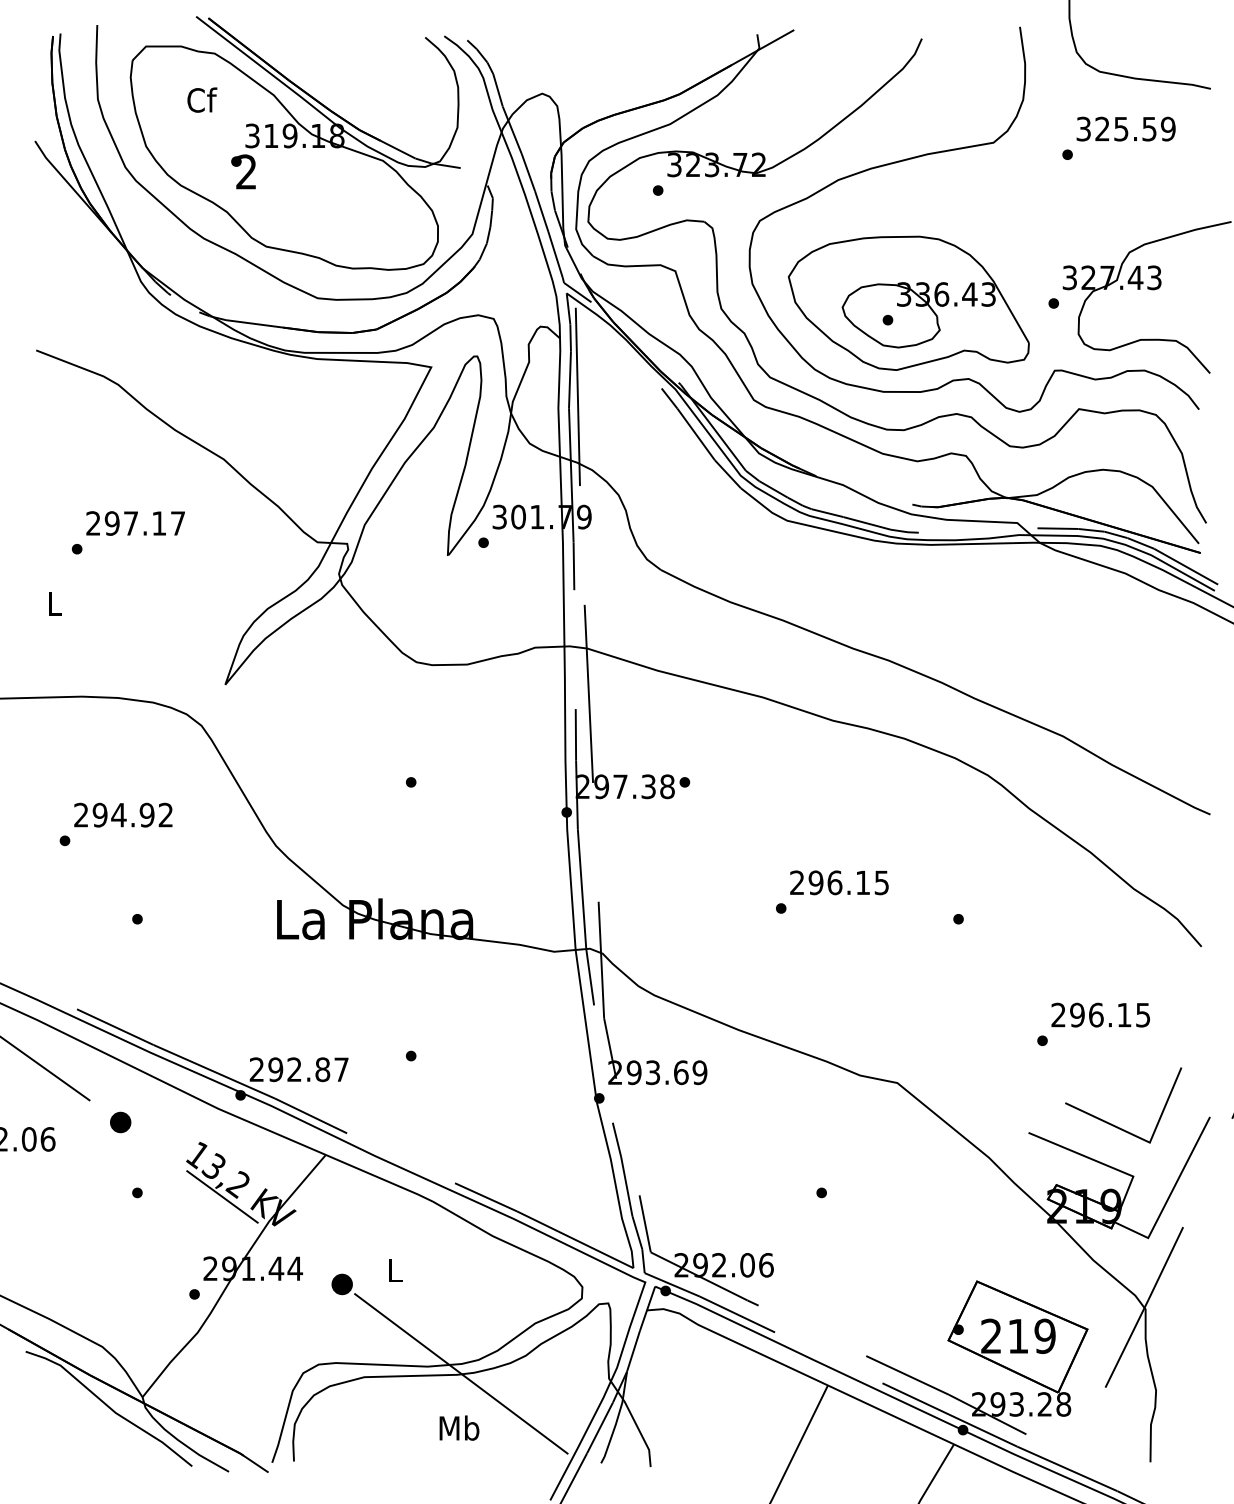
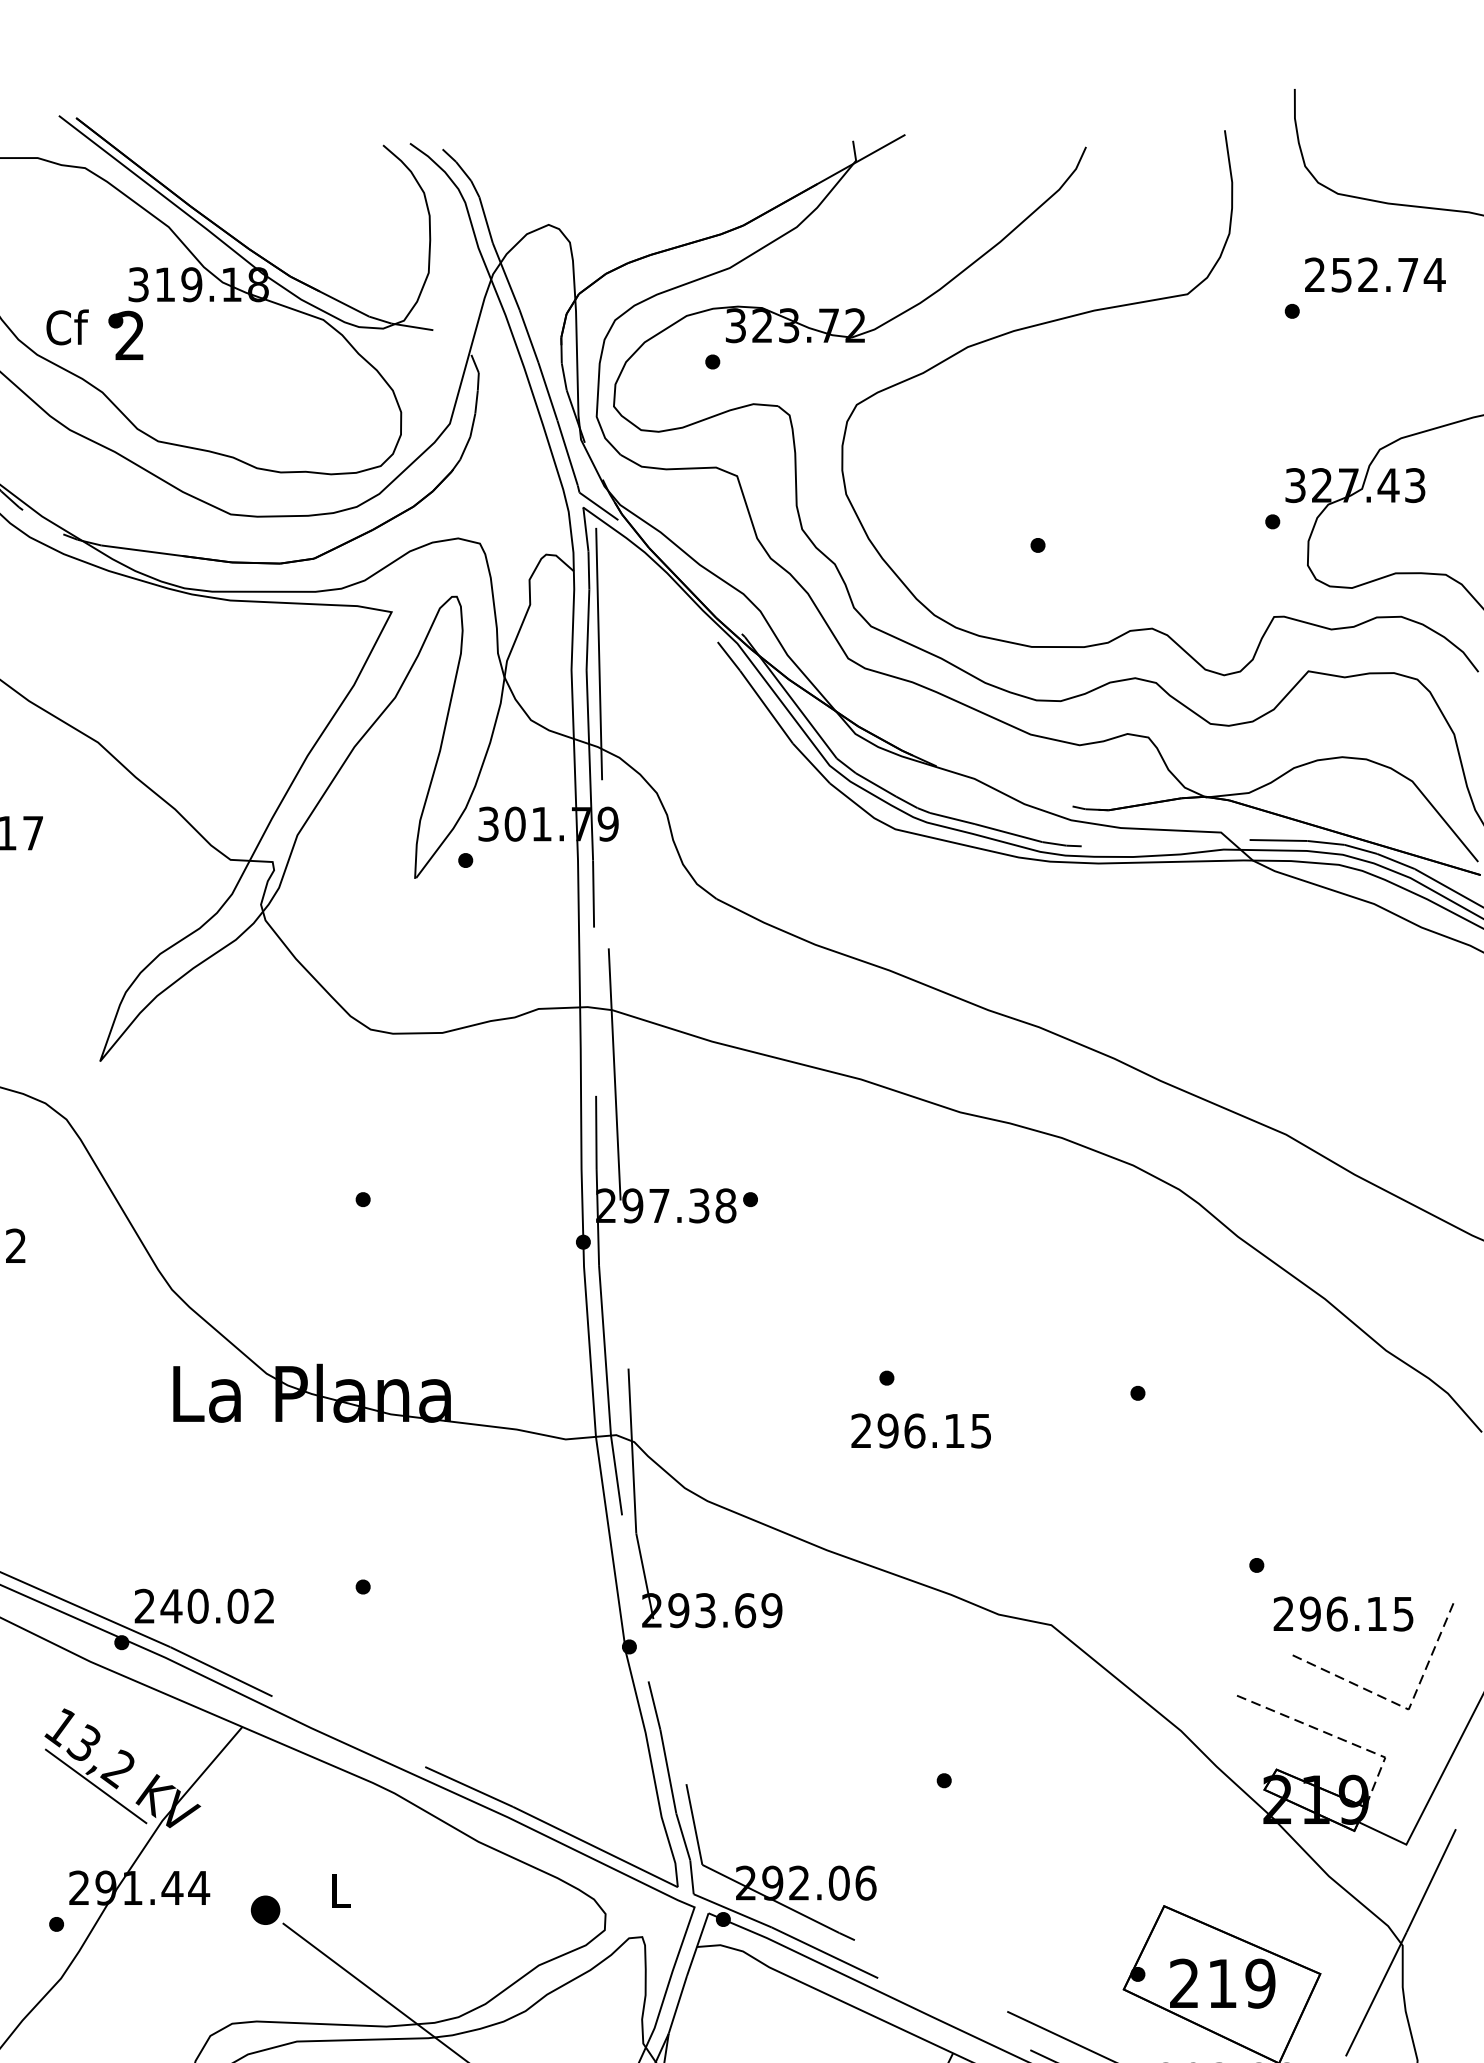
text: (202, 99) -> (67, 326), moved
text: (1126, 128) -> (1375, 274), 325.59 -> 252.74
part: (908, 302) -> (1067, 520), removed
text: (839, 882) -> (921, 1430), moved
text: (1100, 1014) -> (1343, 1613), moved
text: (308, 1069) -> (217, 1606), 292.87 -> 240.02
line: (1144, 1140) -> (1401, 1706), solid -> dashed
line: (1099, 1162) -> (1337, 1737), solid -> dashed

